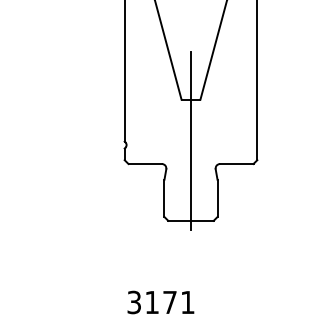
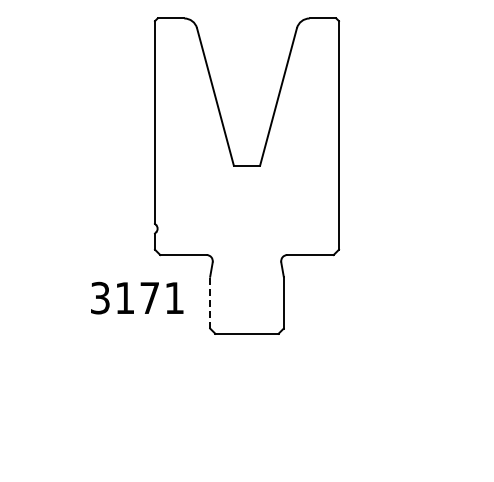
line: (190, 140) -> (246, 222), removed
line: (164, 198) -> (210, 302), solid -> dashed
text: (161, 302) -> (137, 297), moved

